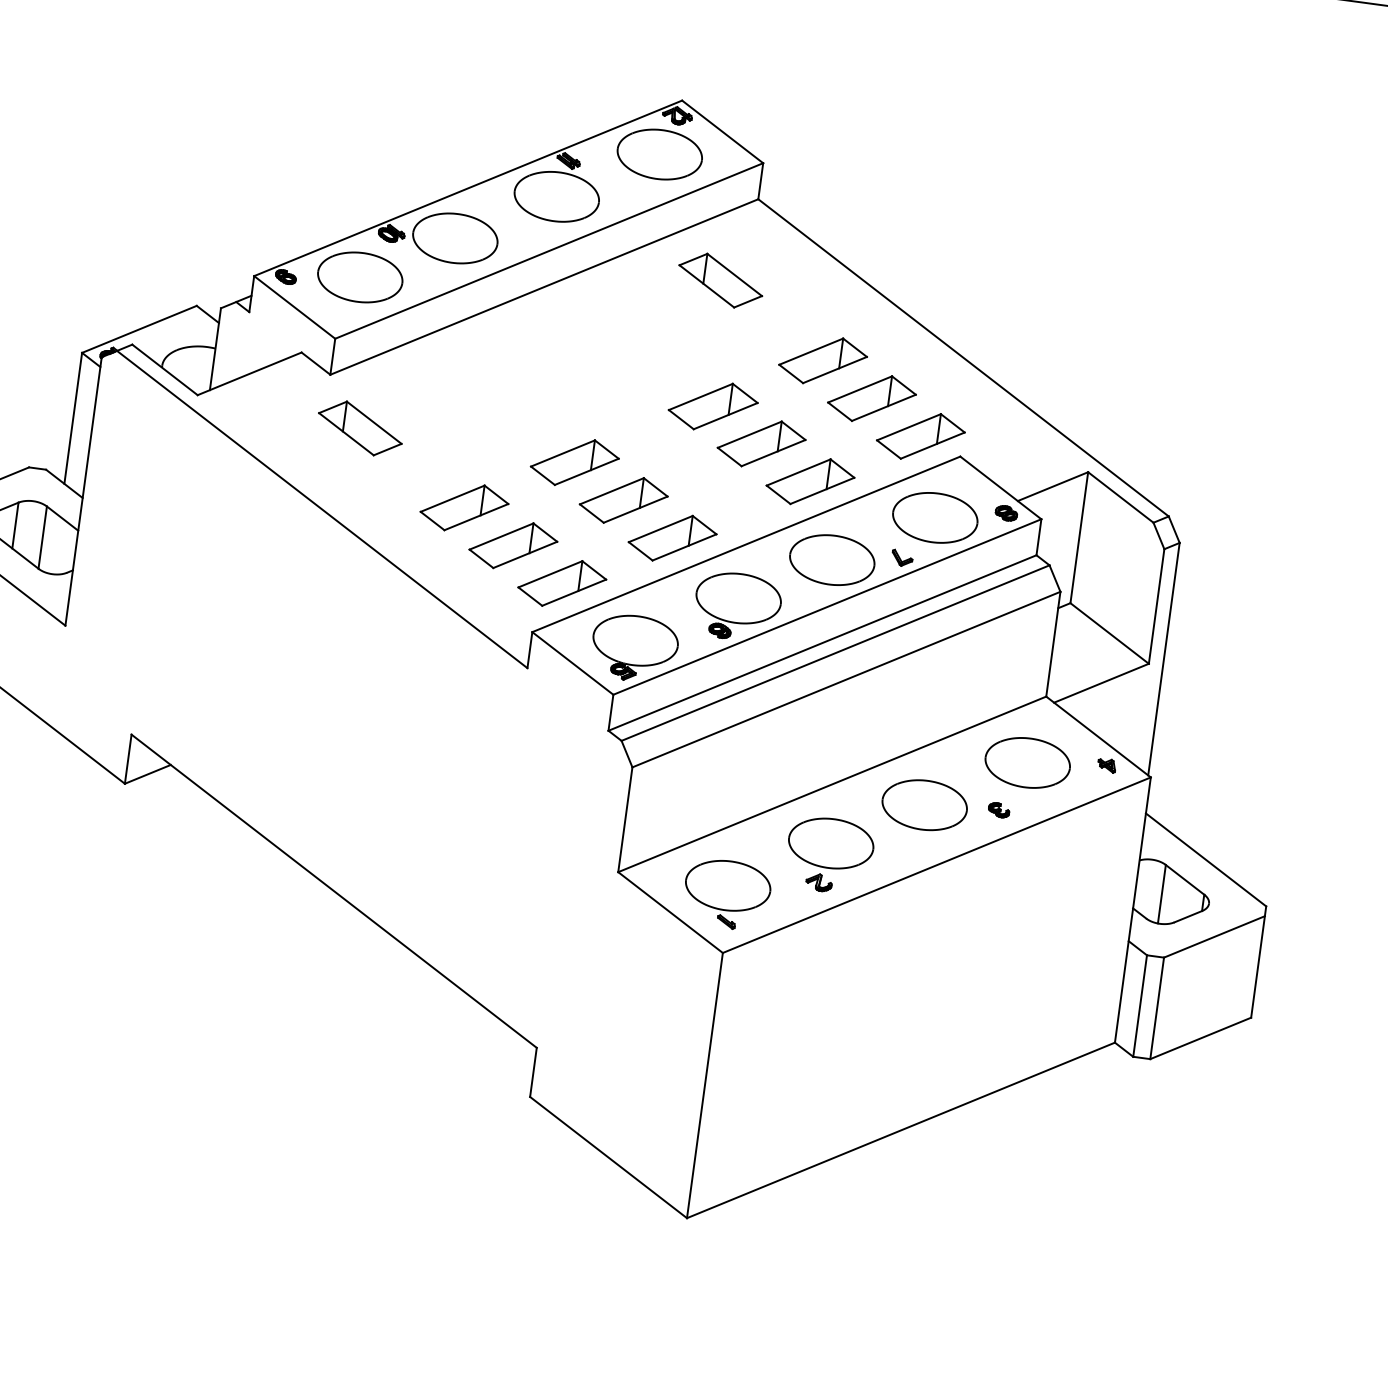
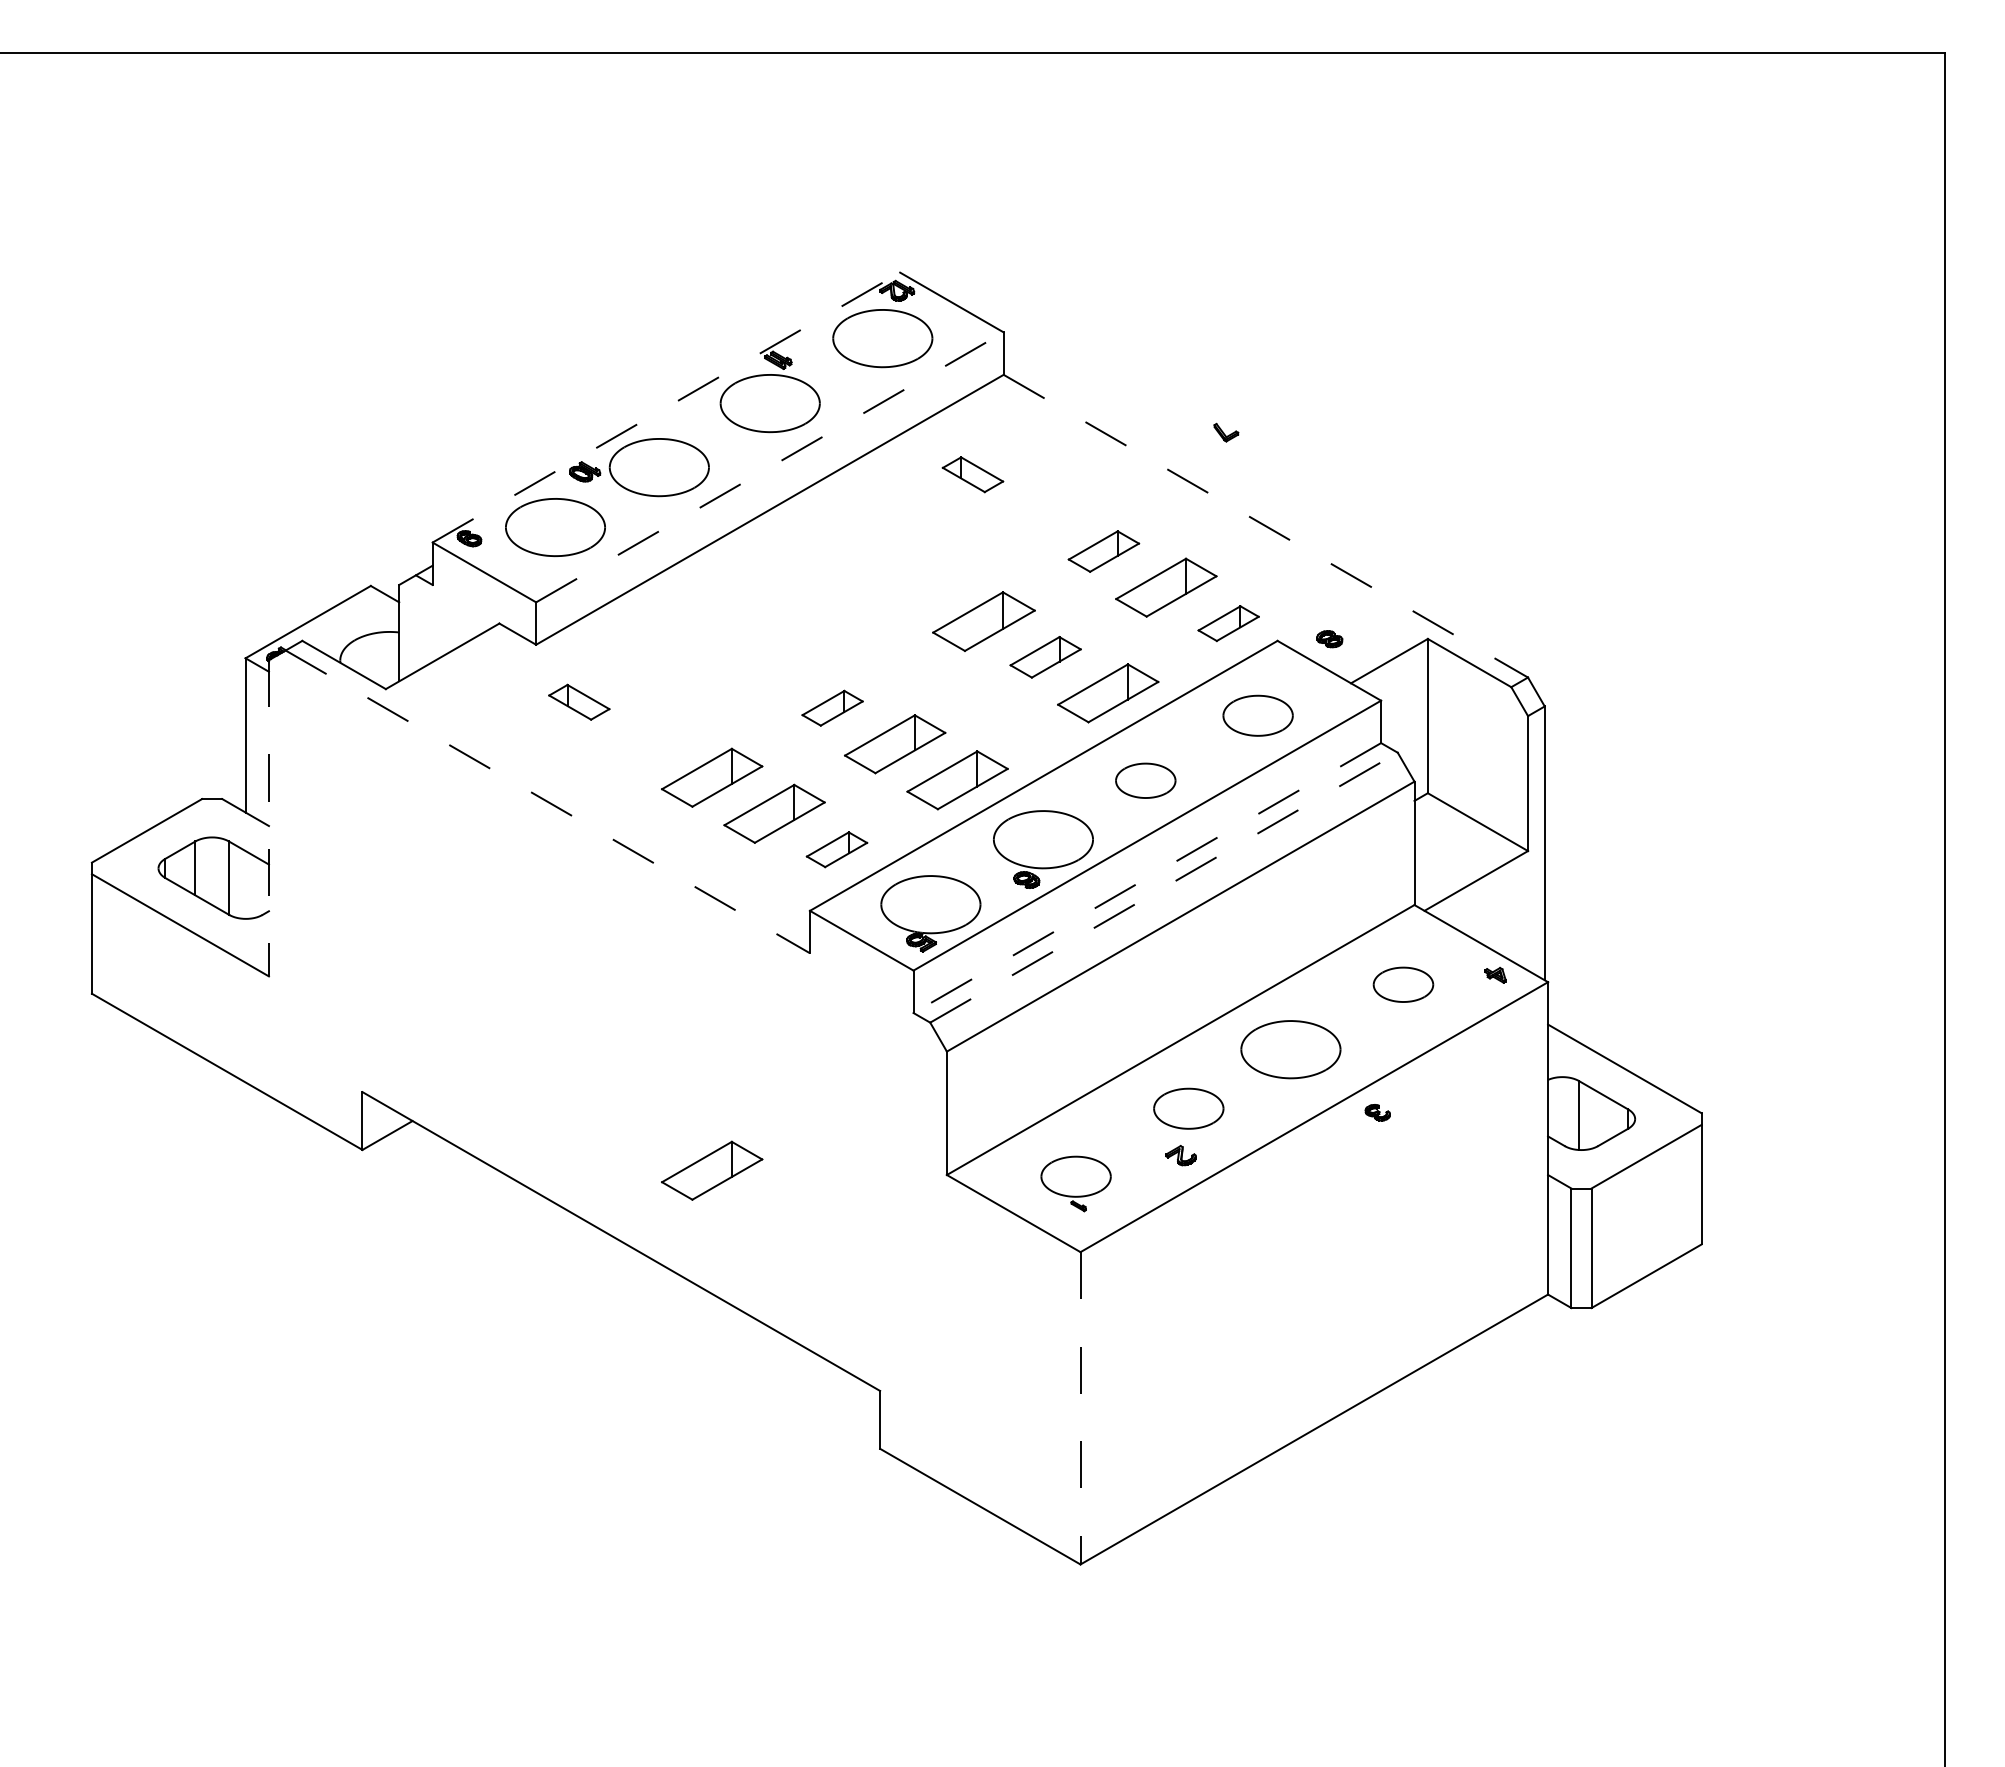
line: (468, 188) -> (666, 407), solid -> dashed
line: (548, 251) -> (769, 467), solid -> dashed
part: (720, 280) -> (972, 474), size x0.6
line: (963, 358) -> (1265, 526), solid -> dashed
part: (822, 360) -> (1103, 551), size x0.7
part: (360, 428) -> (579, 702), size x0.6
part: (920, 436) -> (1228, 623), size x0.6
part: (761, 444) -> (1045, 657), size x0.7
part: (574, 462) -> (832, 708), size x0.6
line: (83, 491) -> (268, 818), solid -> dashed
line: (322, 509) -> (547, 801), solid -> dashed
part: (1006, 513) -> (1329, 639), moved
part: (934, 517) -> (1257, 715), size x0.7
part: (902, 558) -> (1226, 432), moved
part: (832, 559) -> (1145, 780), size x0.6
part: (561, 583) -> (836, 849), size x0.6
line: (822, 643) -> (1147, 878), solid -> dashed
line: (836, 653) -> (1164, 887), solid -> dashed
part: (1027, 762) -> (1403, 984), size x0.6
part: (998, 809) -> (1377, 1112), moved
part: (419, 841) -> (712, 1170), added
part: (831, 843) -> (1188, 1108), size x0.7
part: (726, 894) -> (1075, 1183), size x0.7
line: (704, 1085) -> (1080, 1408), solid -> dashed

